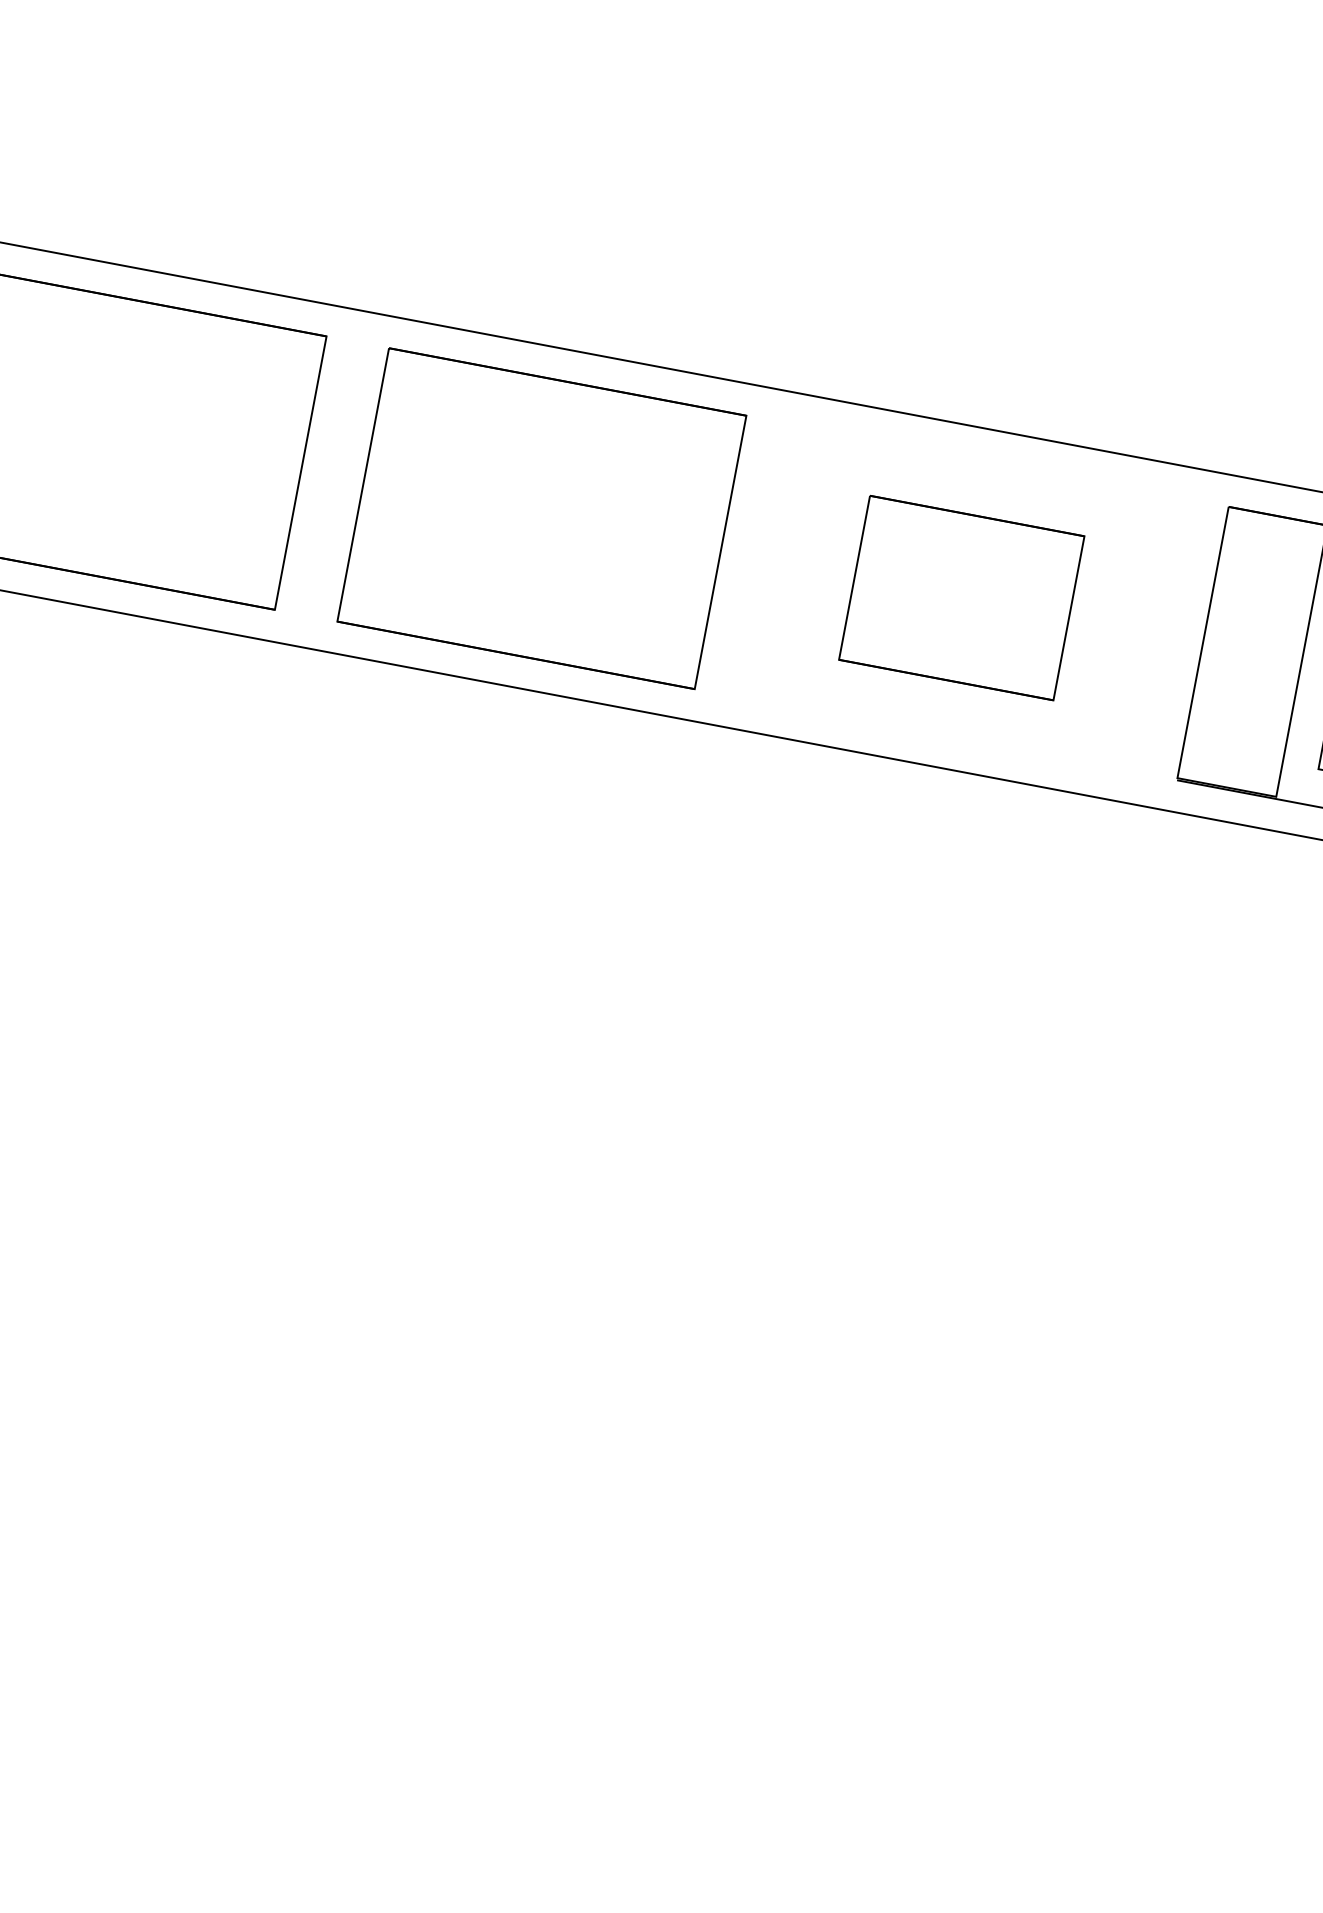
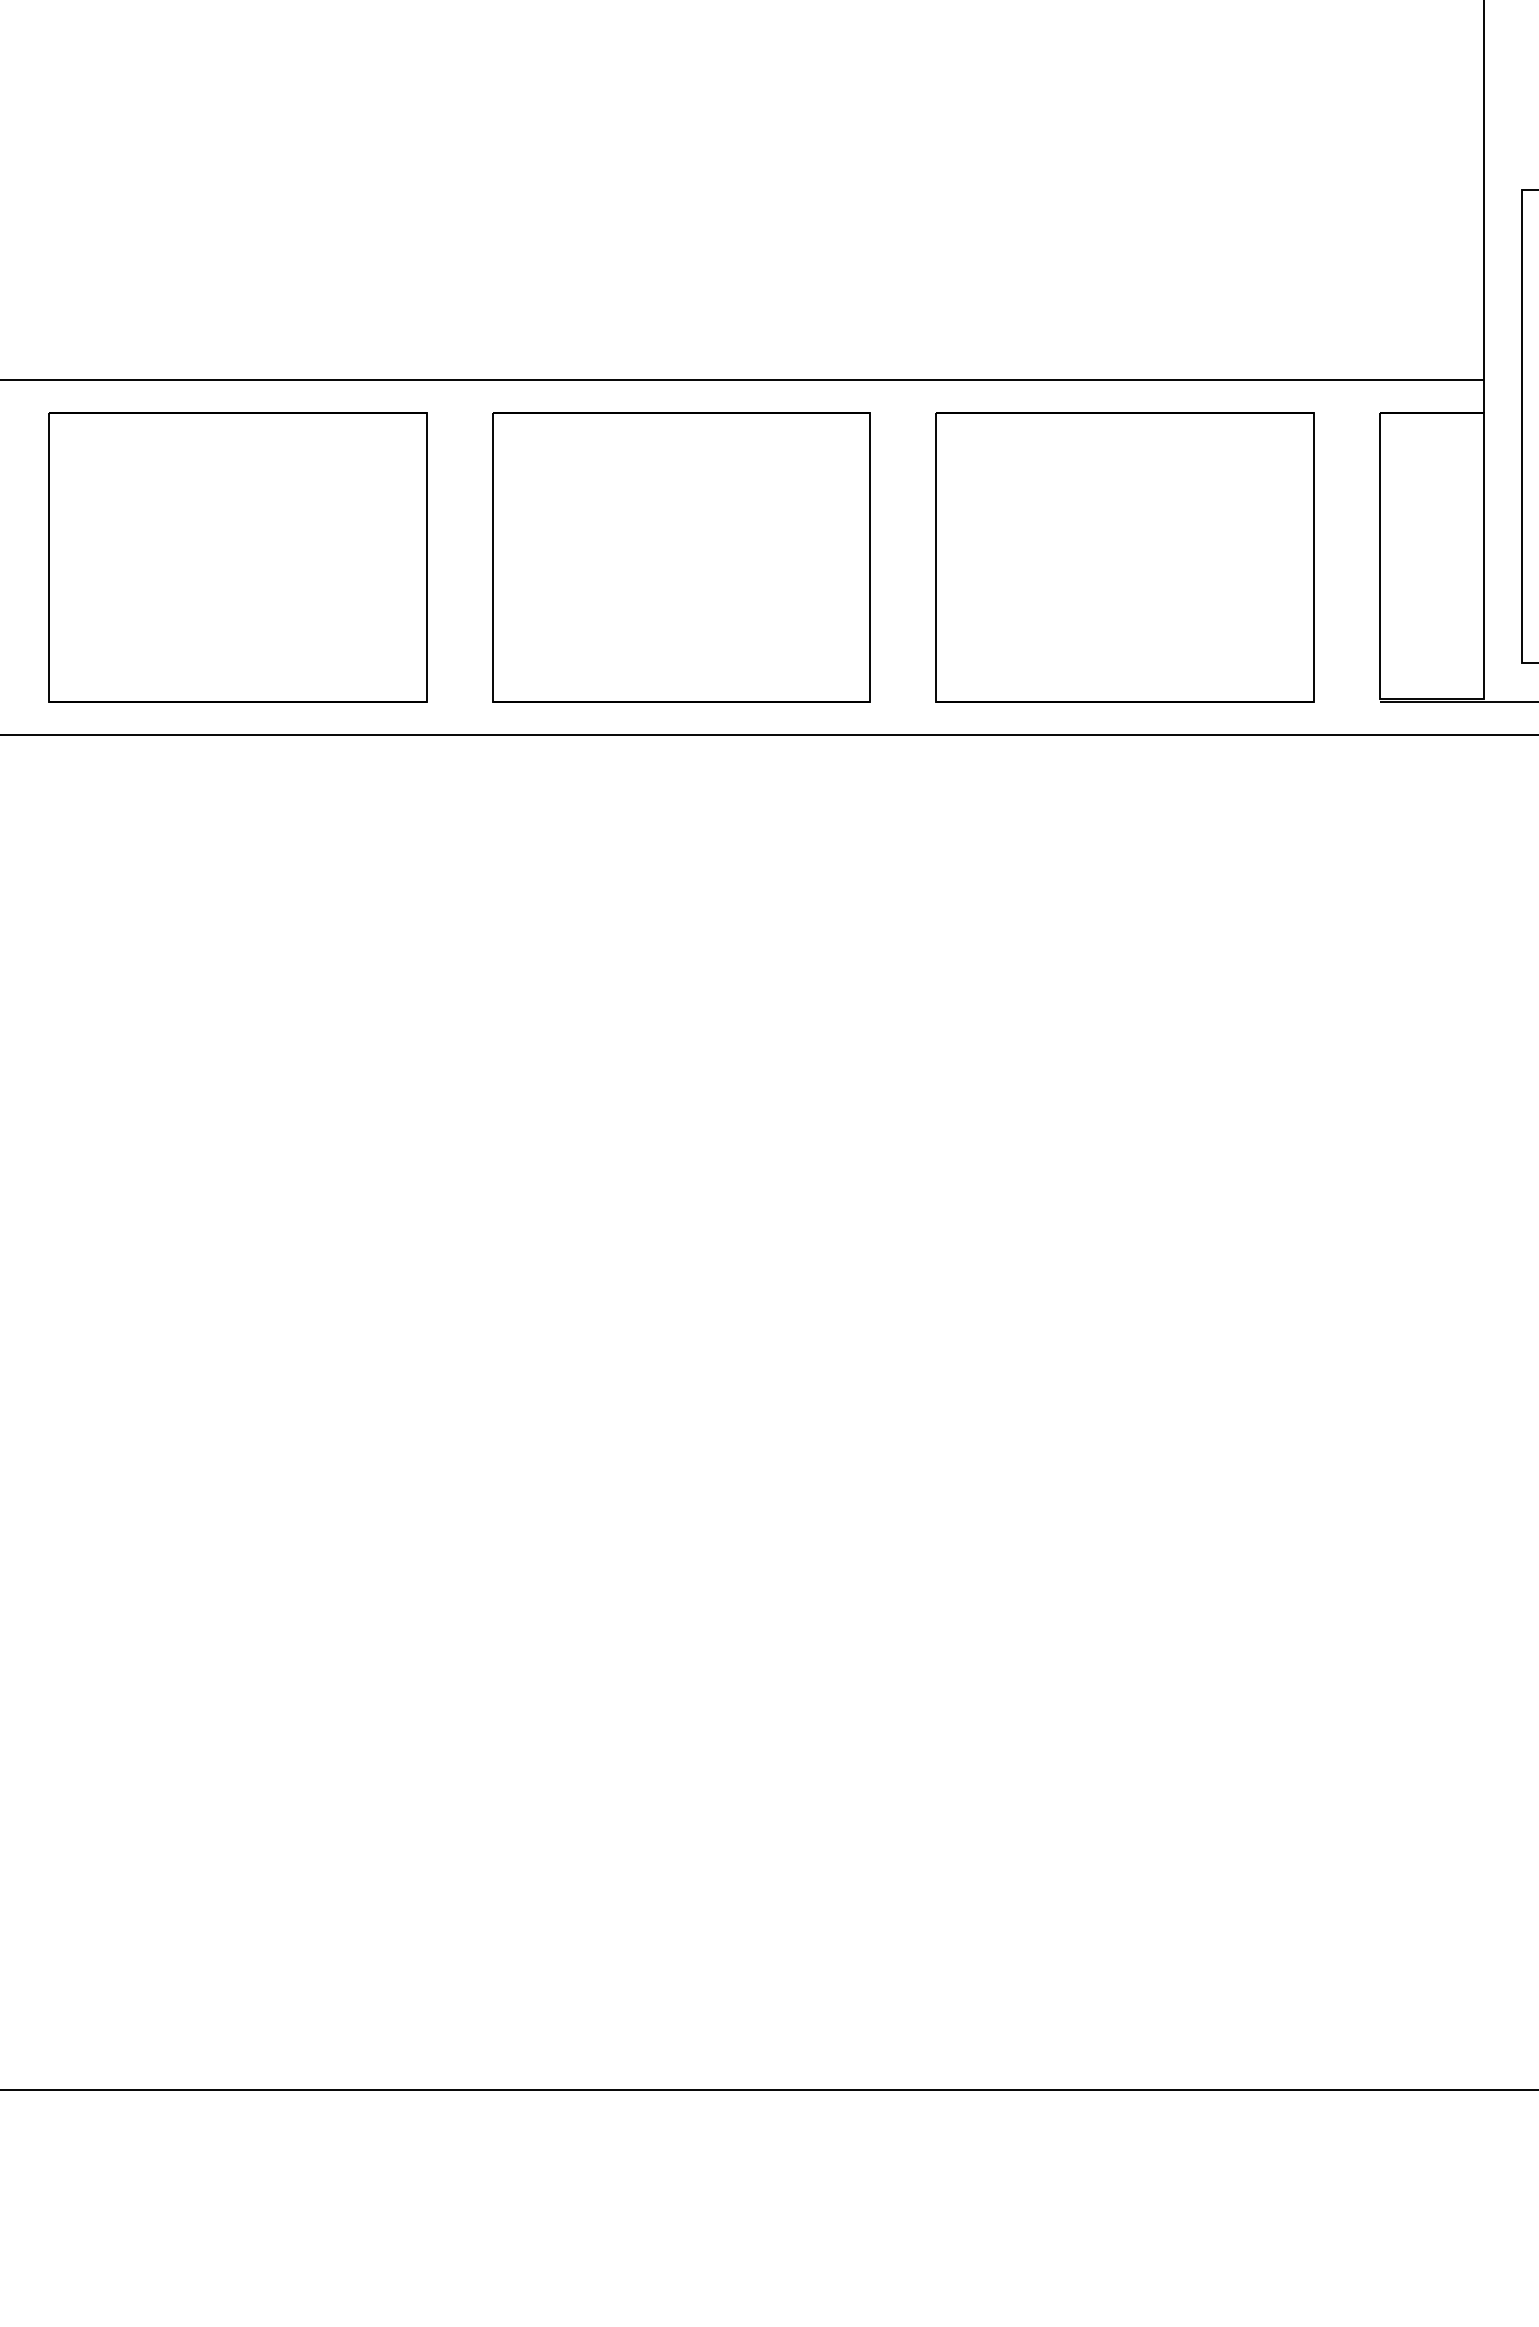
part: (961, 598) -> (1124, 557), size x1.67

